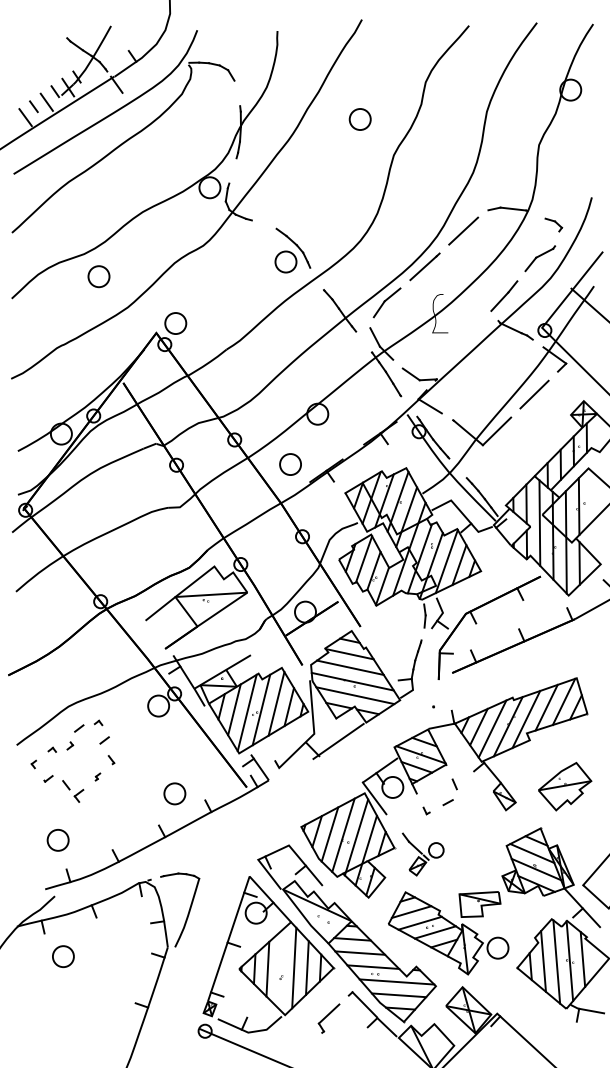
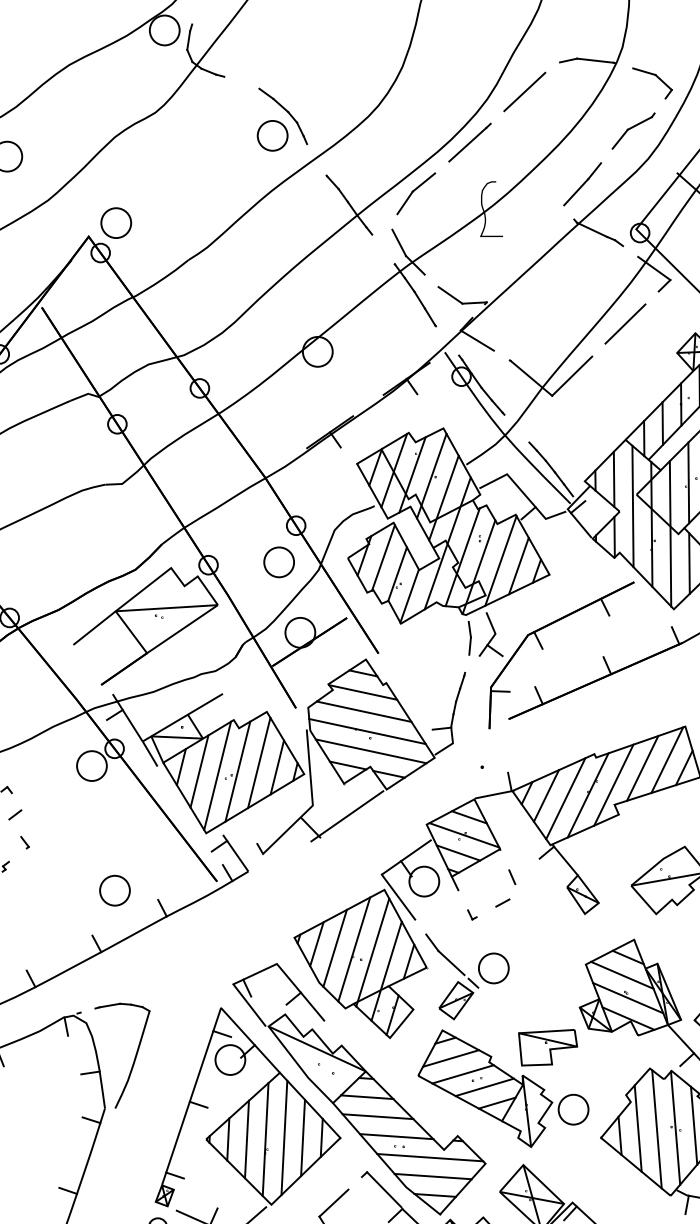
part: (553, 224) -> (652, 82), size x1.67
part: (290, 464) -> (279, 562), moved
part: (423, 854) -> (467, 976), size x1.43
line: (281, 968) -> (266, 1138), added

